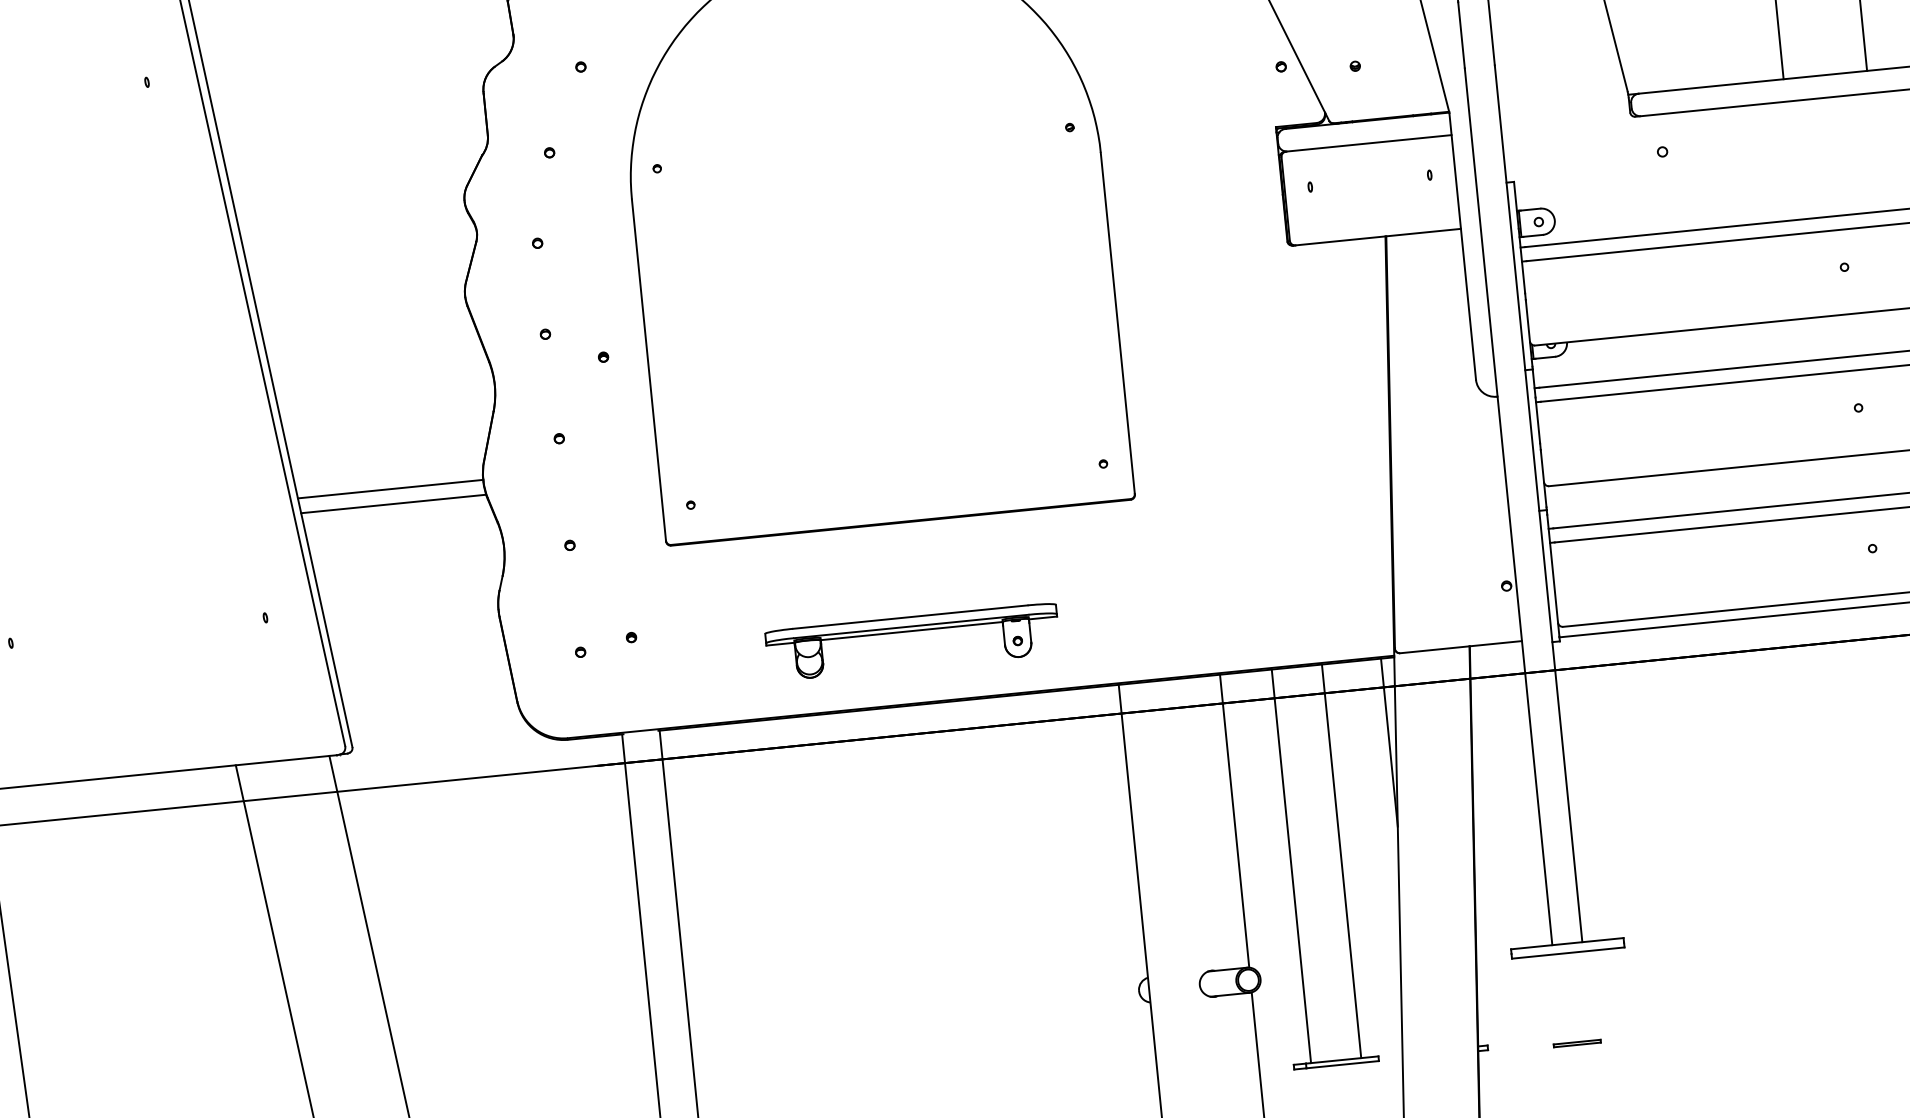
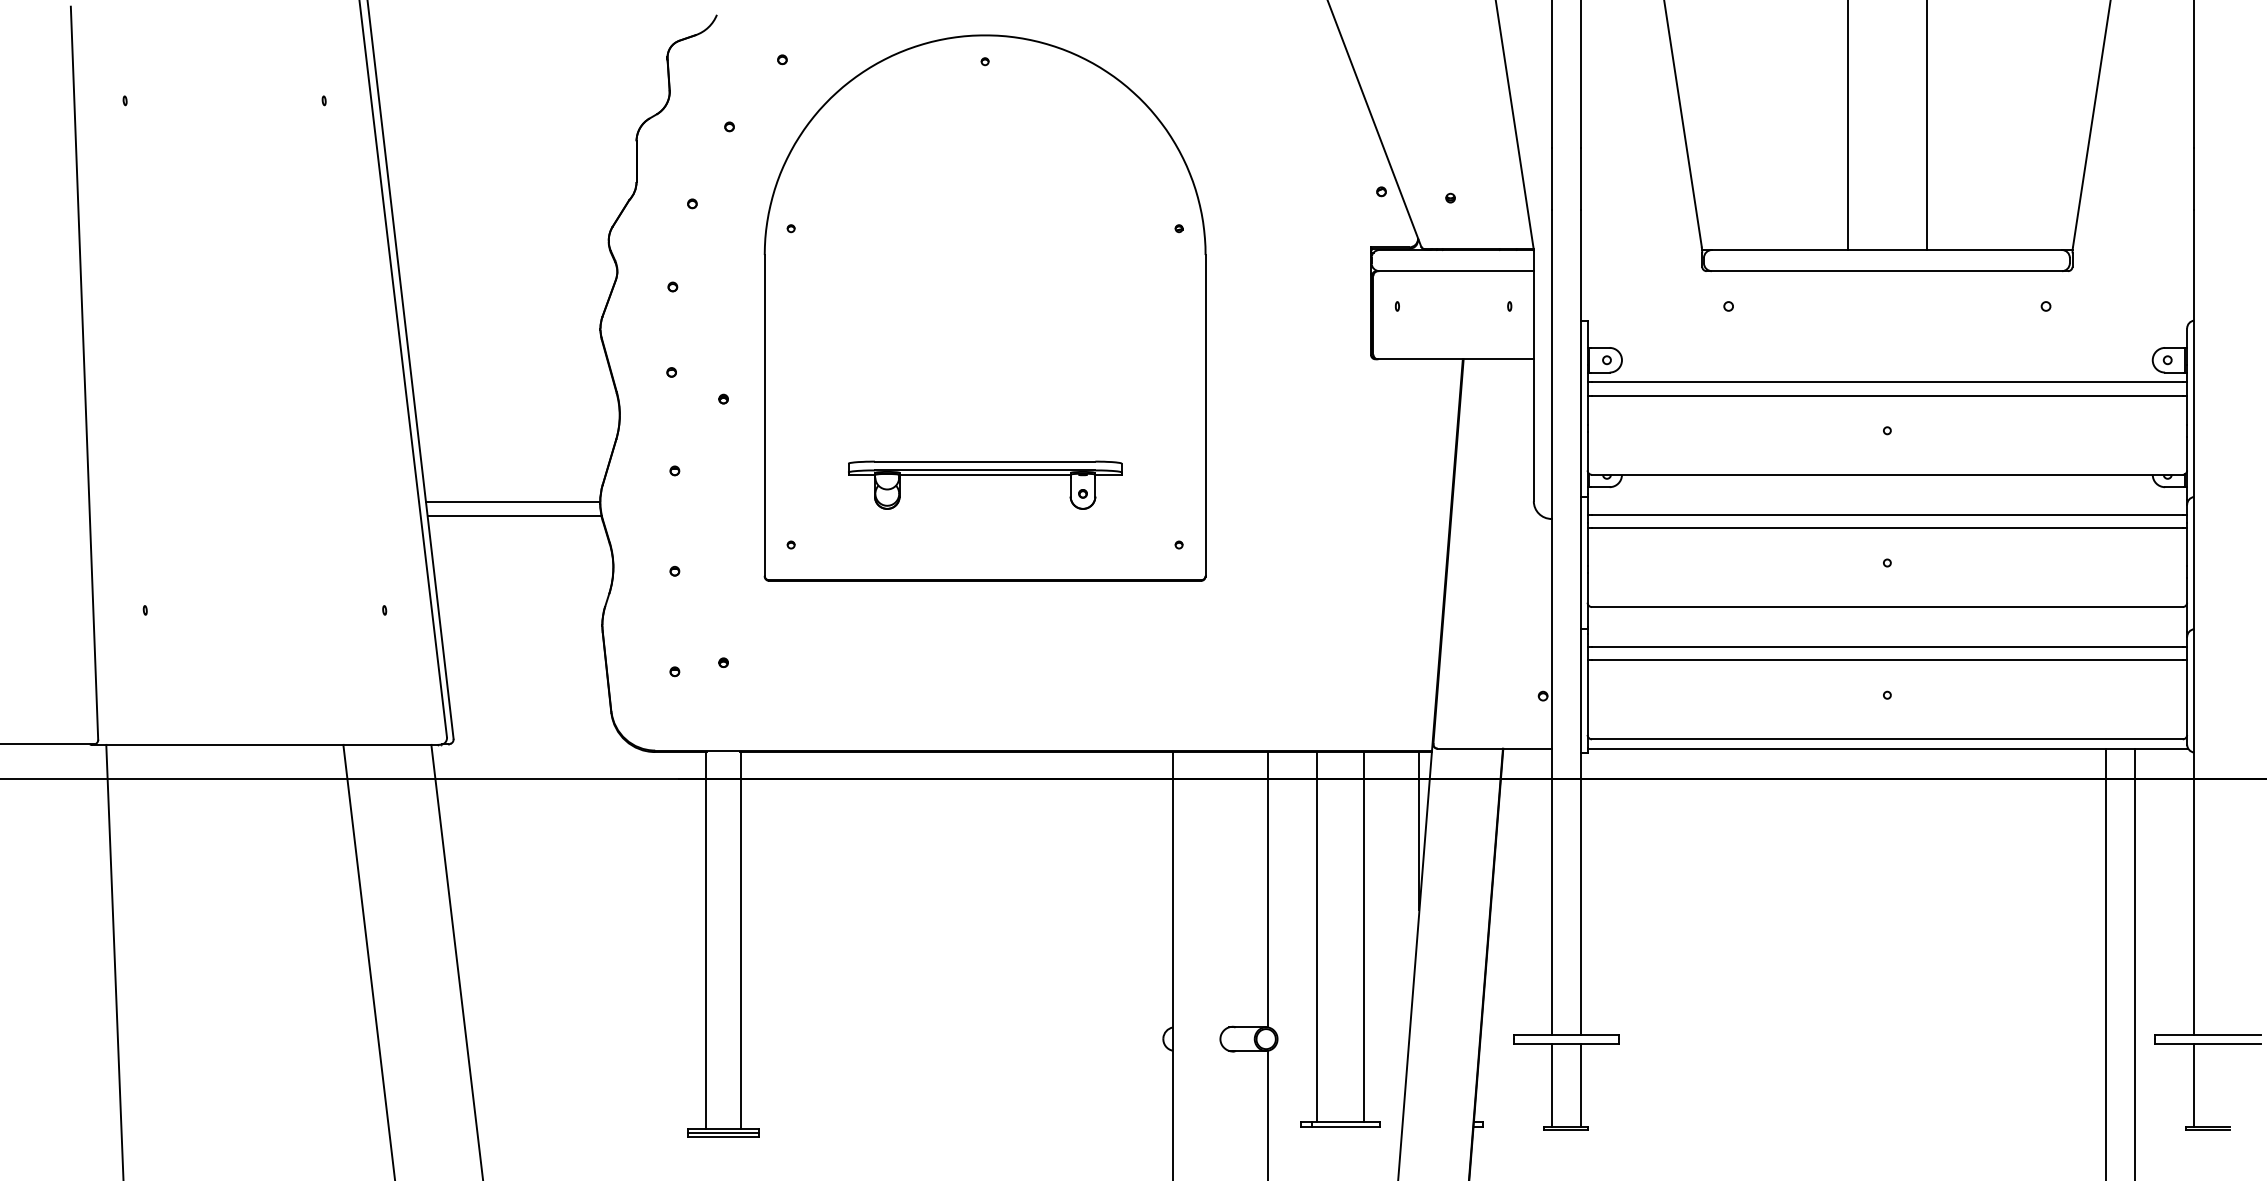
part: (912, 631) -> (985, 475), moved
line: (1587, 996) -> (1580, 1085), added
line: (1557, 999) -> (1552, 1085), added

